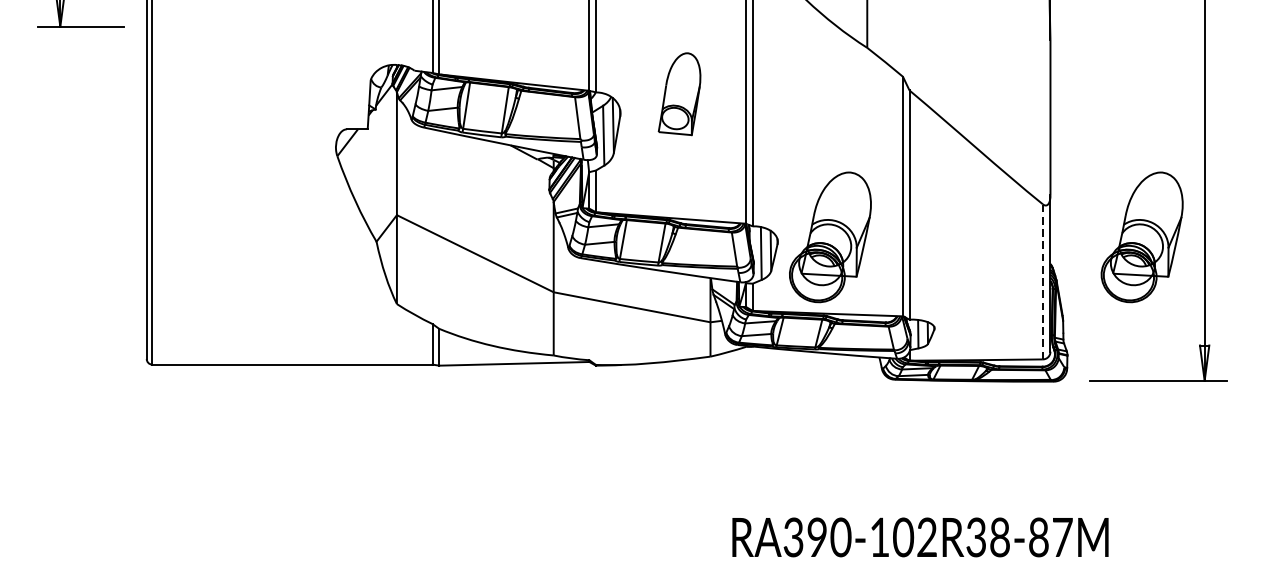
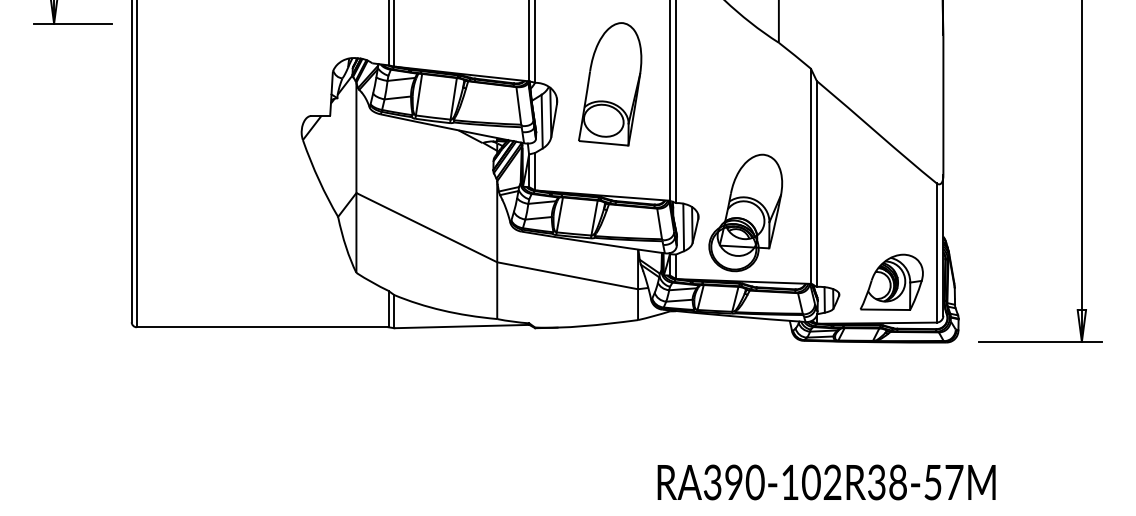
part: (679, 94) -> (610, 84), size x1.67
part: (1141, 236) -> (1025, 212), removed
line: (1042, 281) -> (936, 252), dashed -> solid
part: (992, 313) -> (891, 281), added
text: (1038, 537) -> (932, 482), RA390-102R38-87M -> RA390-102R38-57M

